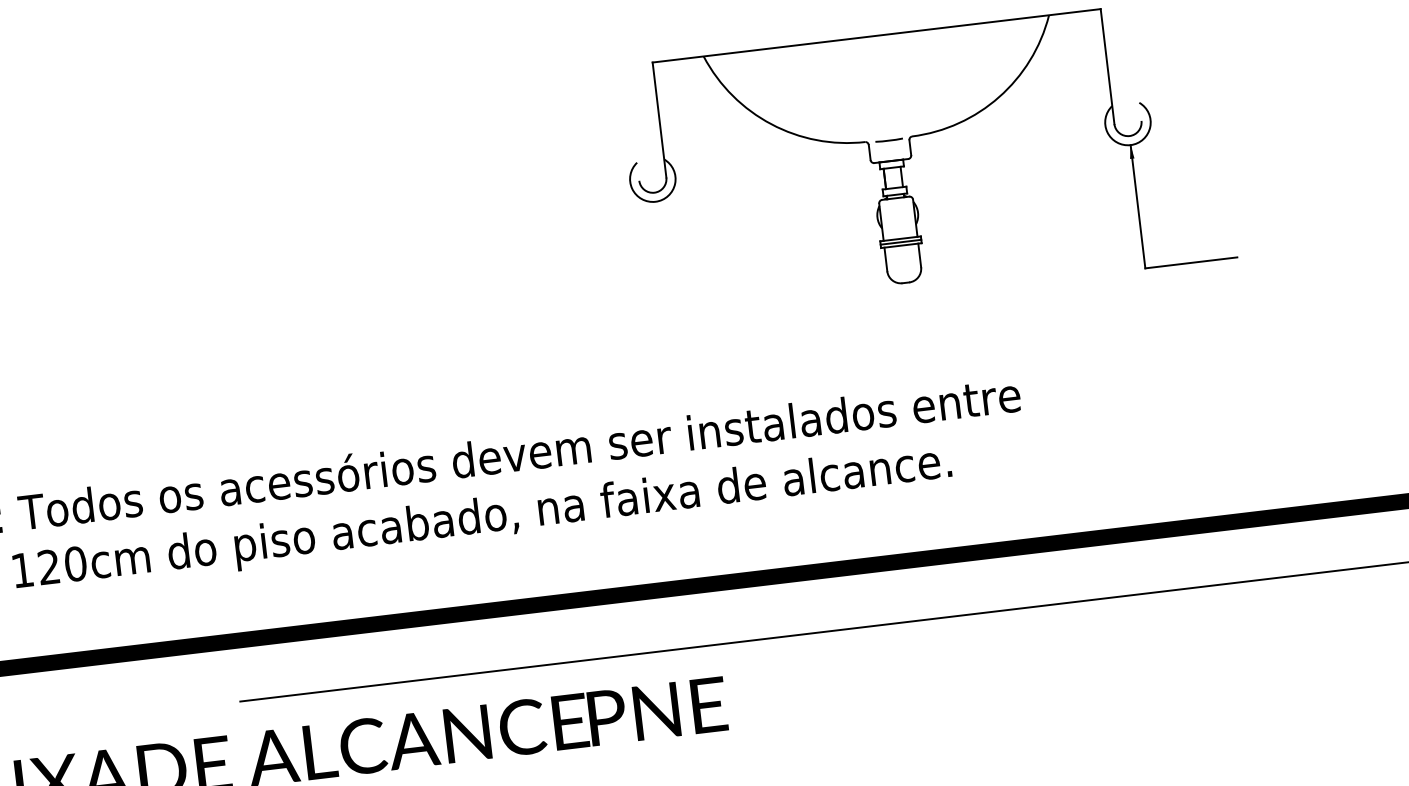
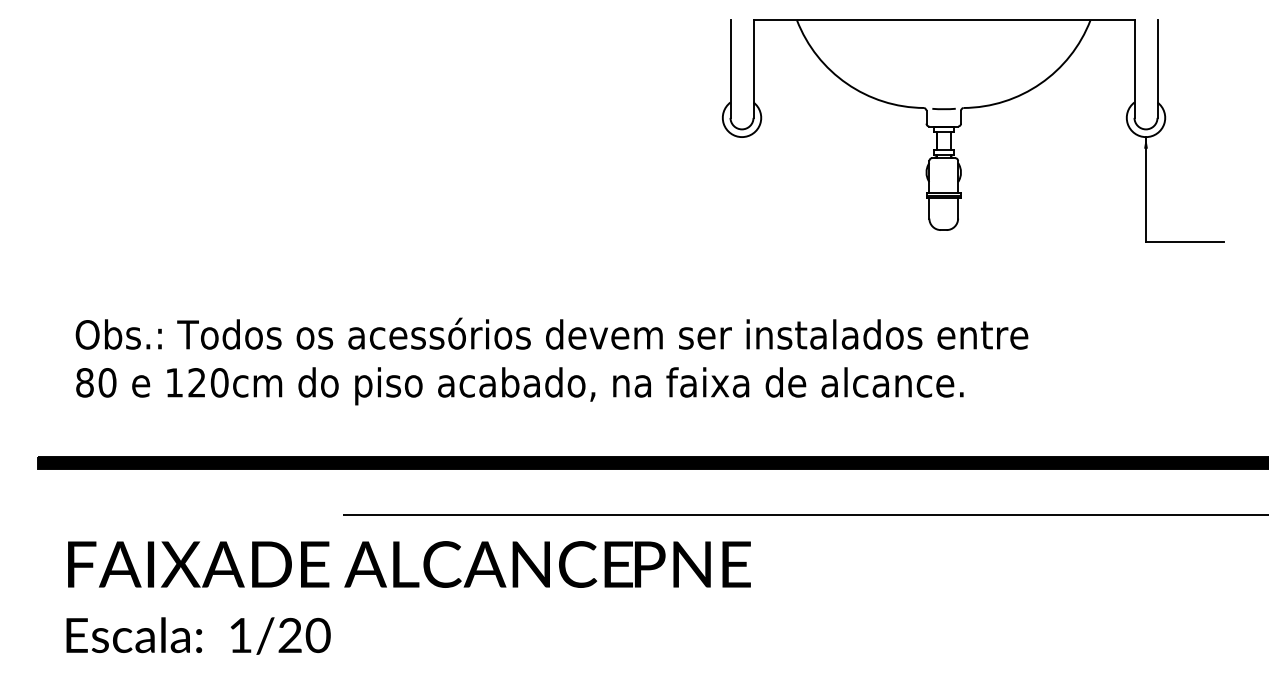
line: (1134, 62) -> (1157, 68), added
line: (632, 122) -> (730, 68), added

